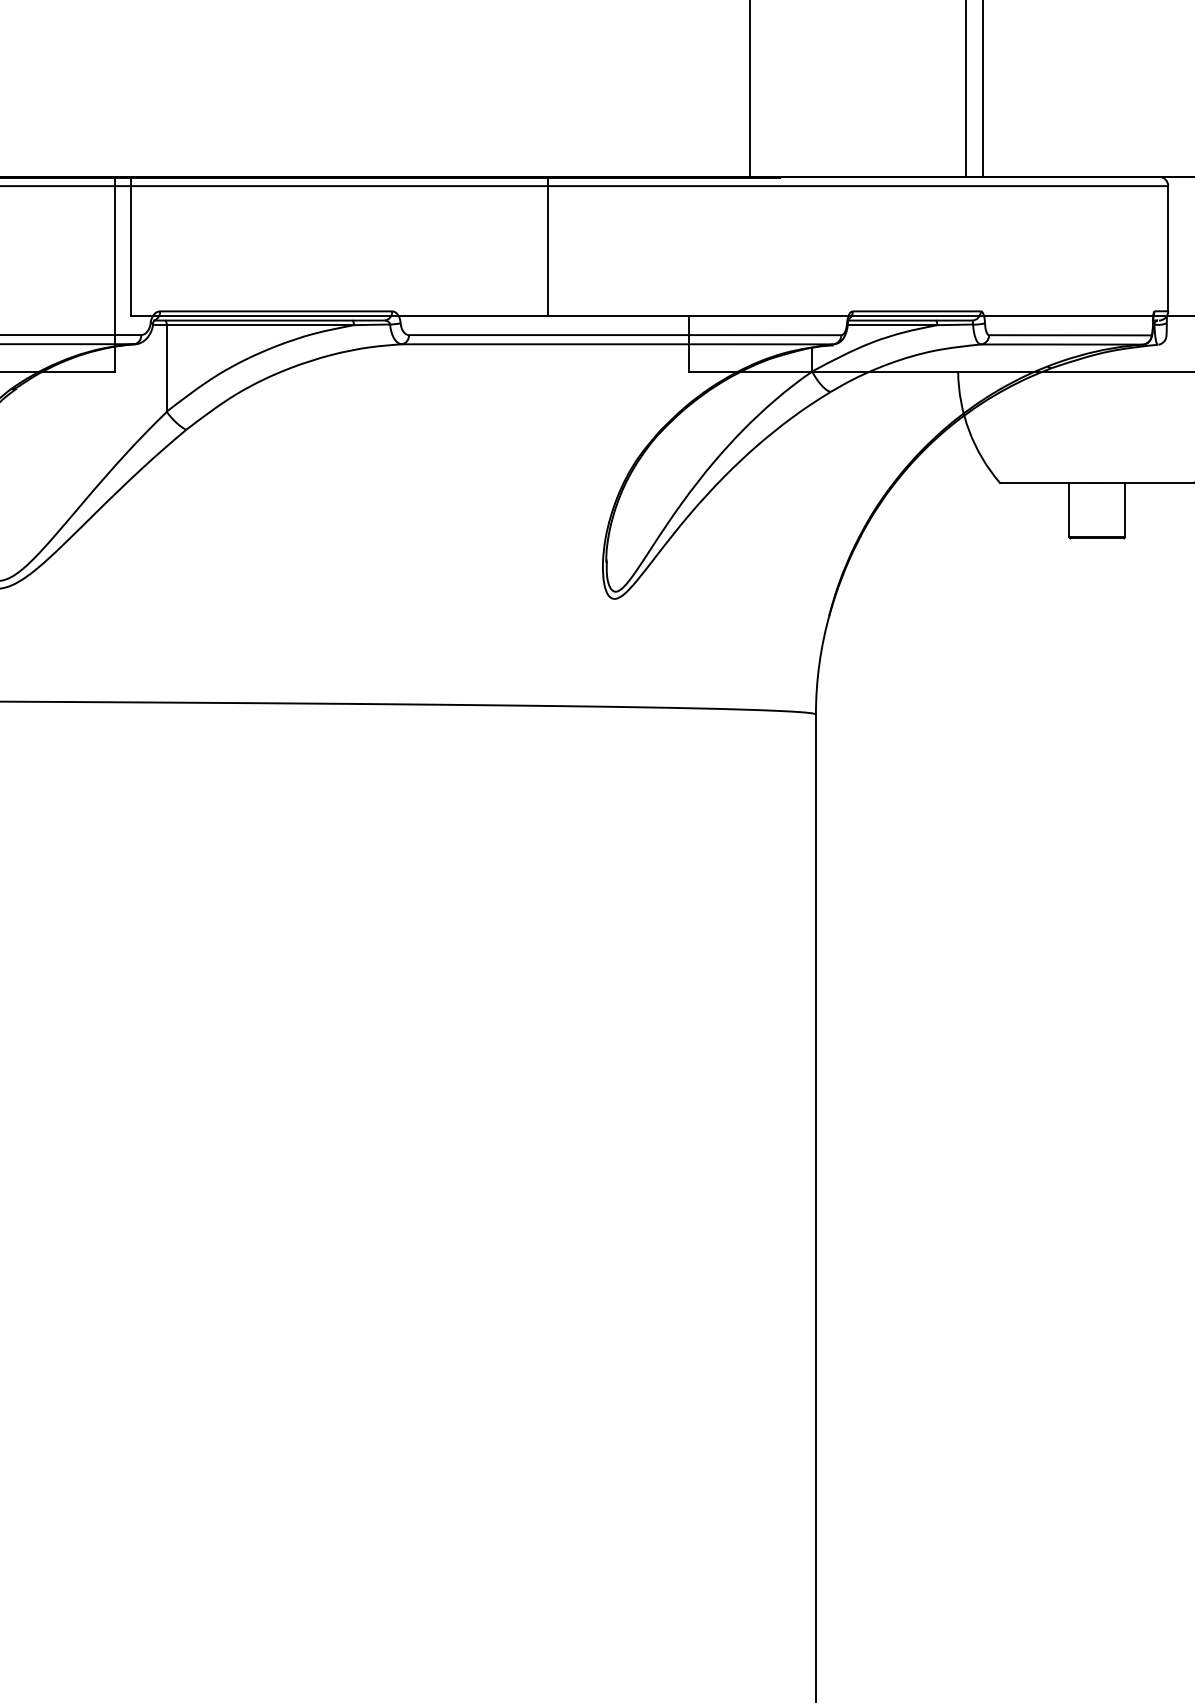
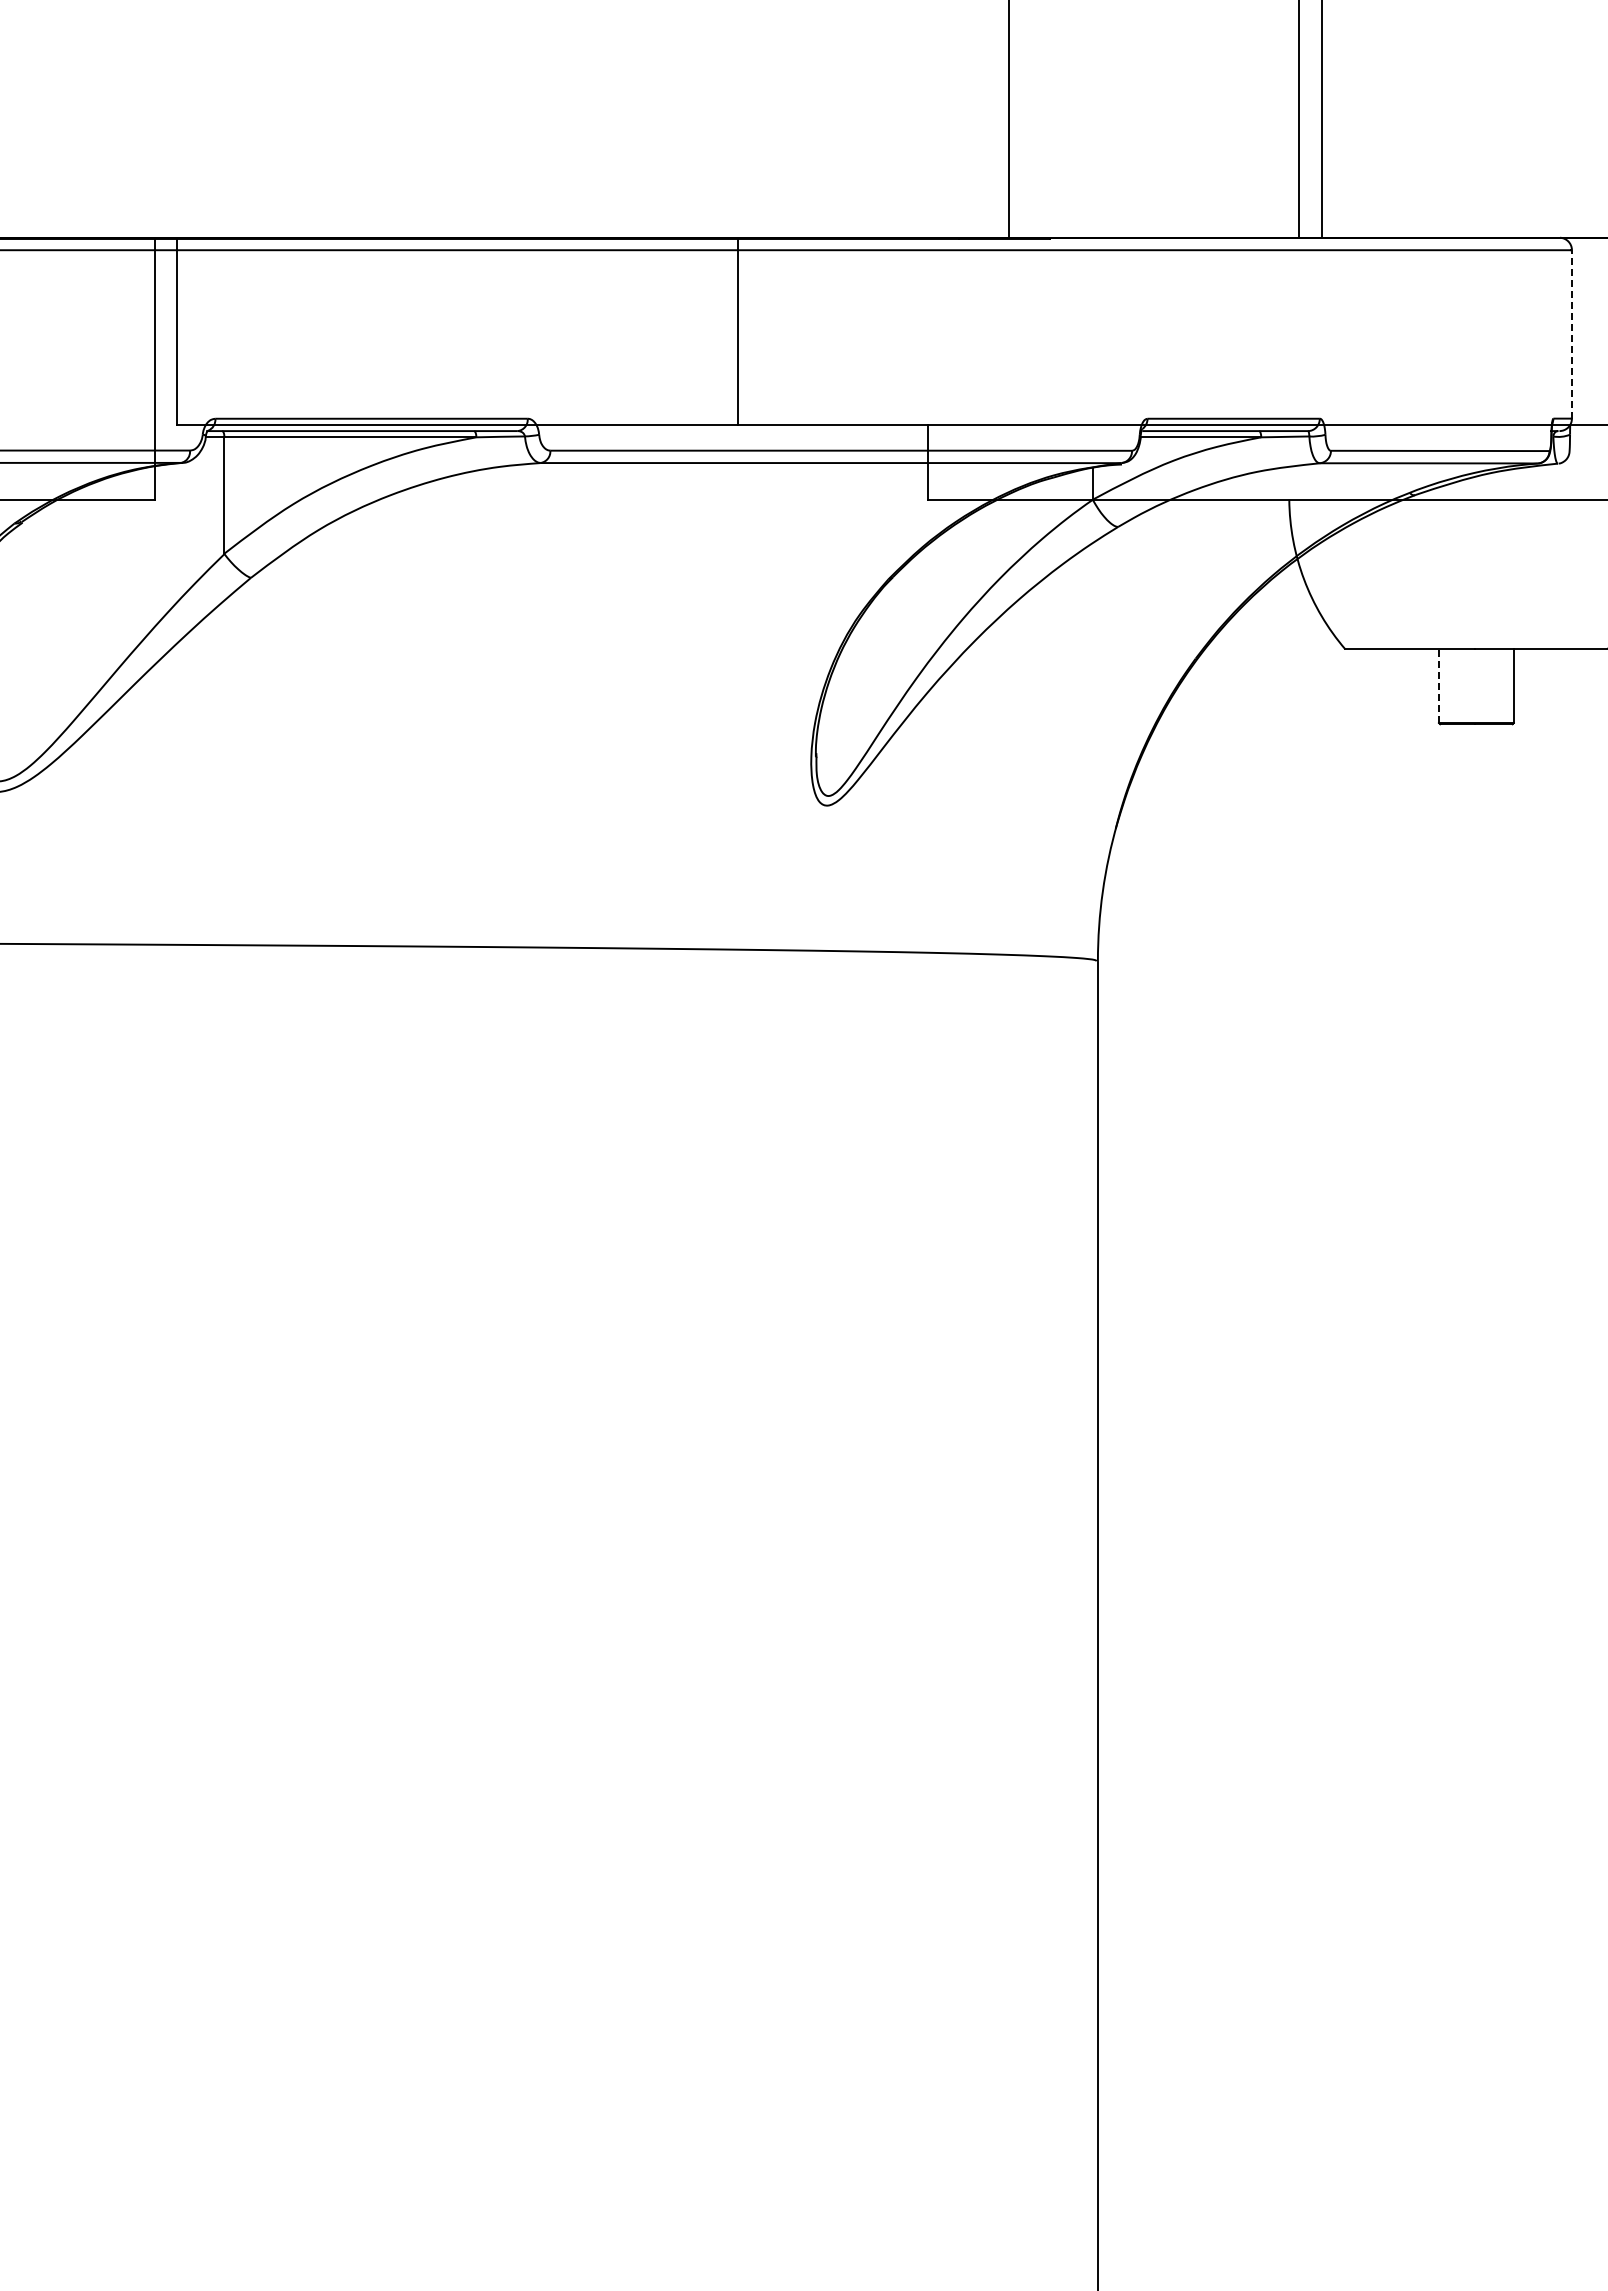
line: (1167, 248) -> (1571, 333), solid -> dashed
line: (1069, 510) -> (1438, 686), solid -> dashed

